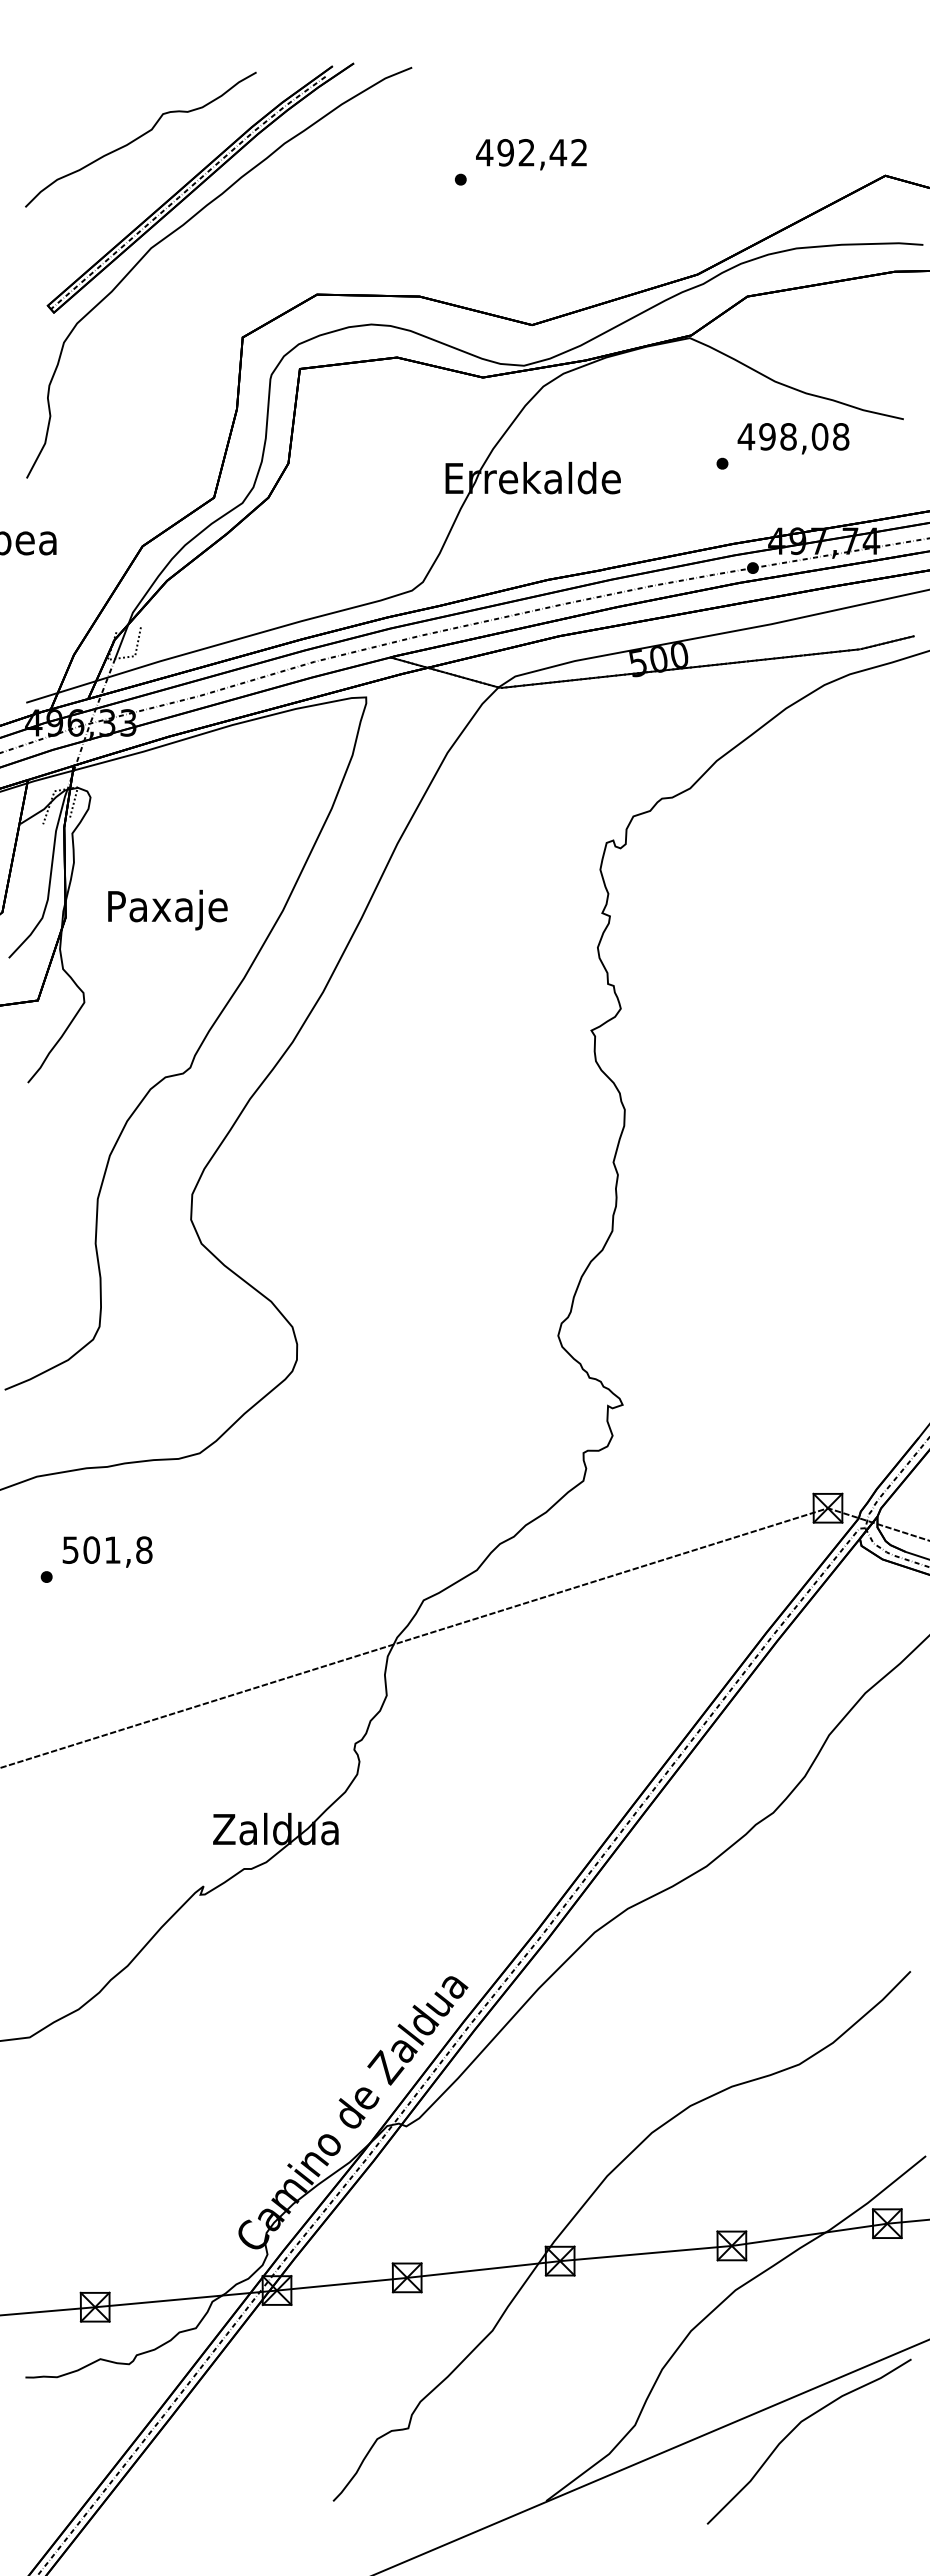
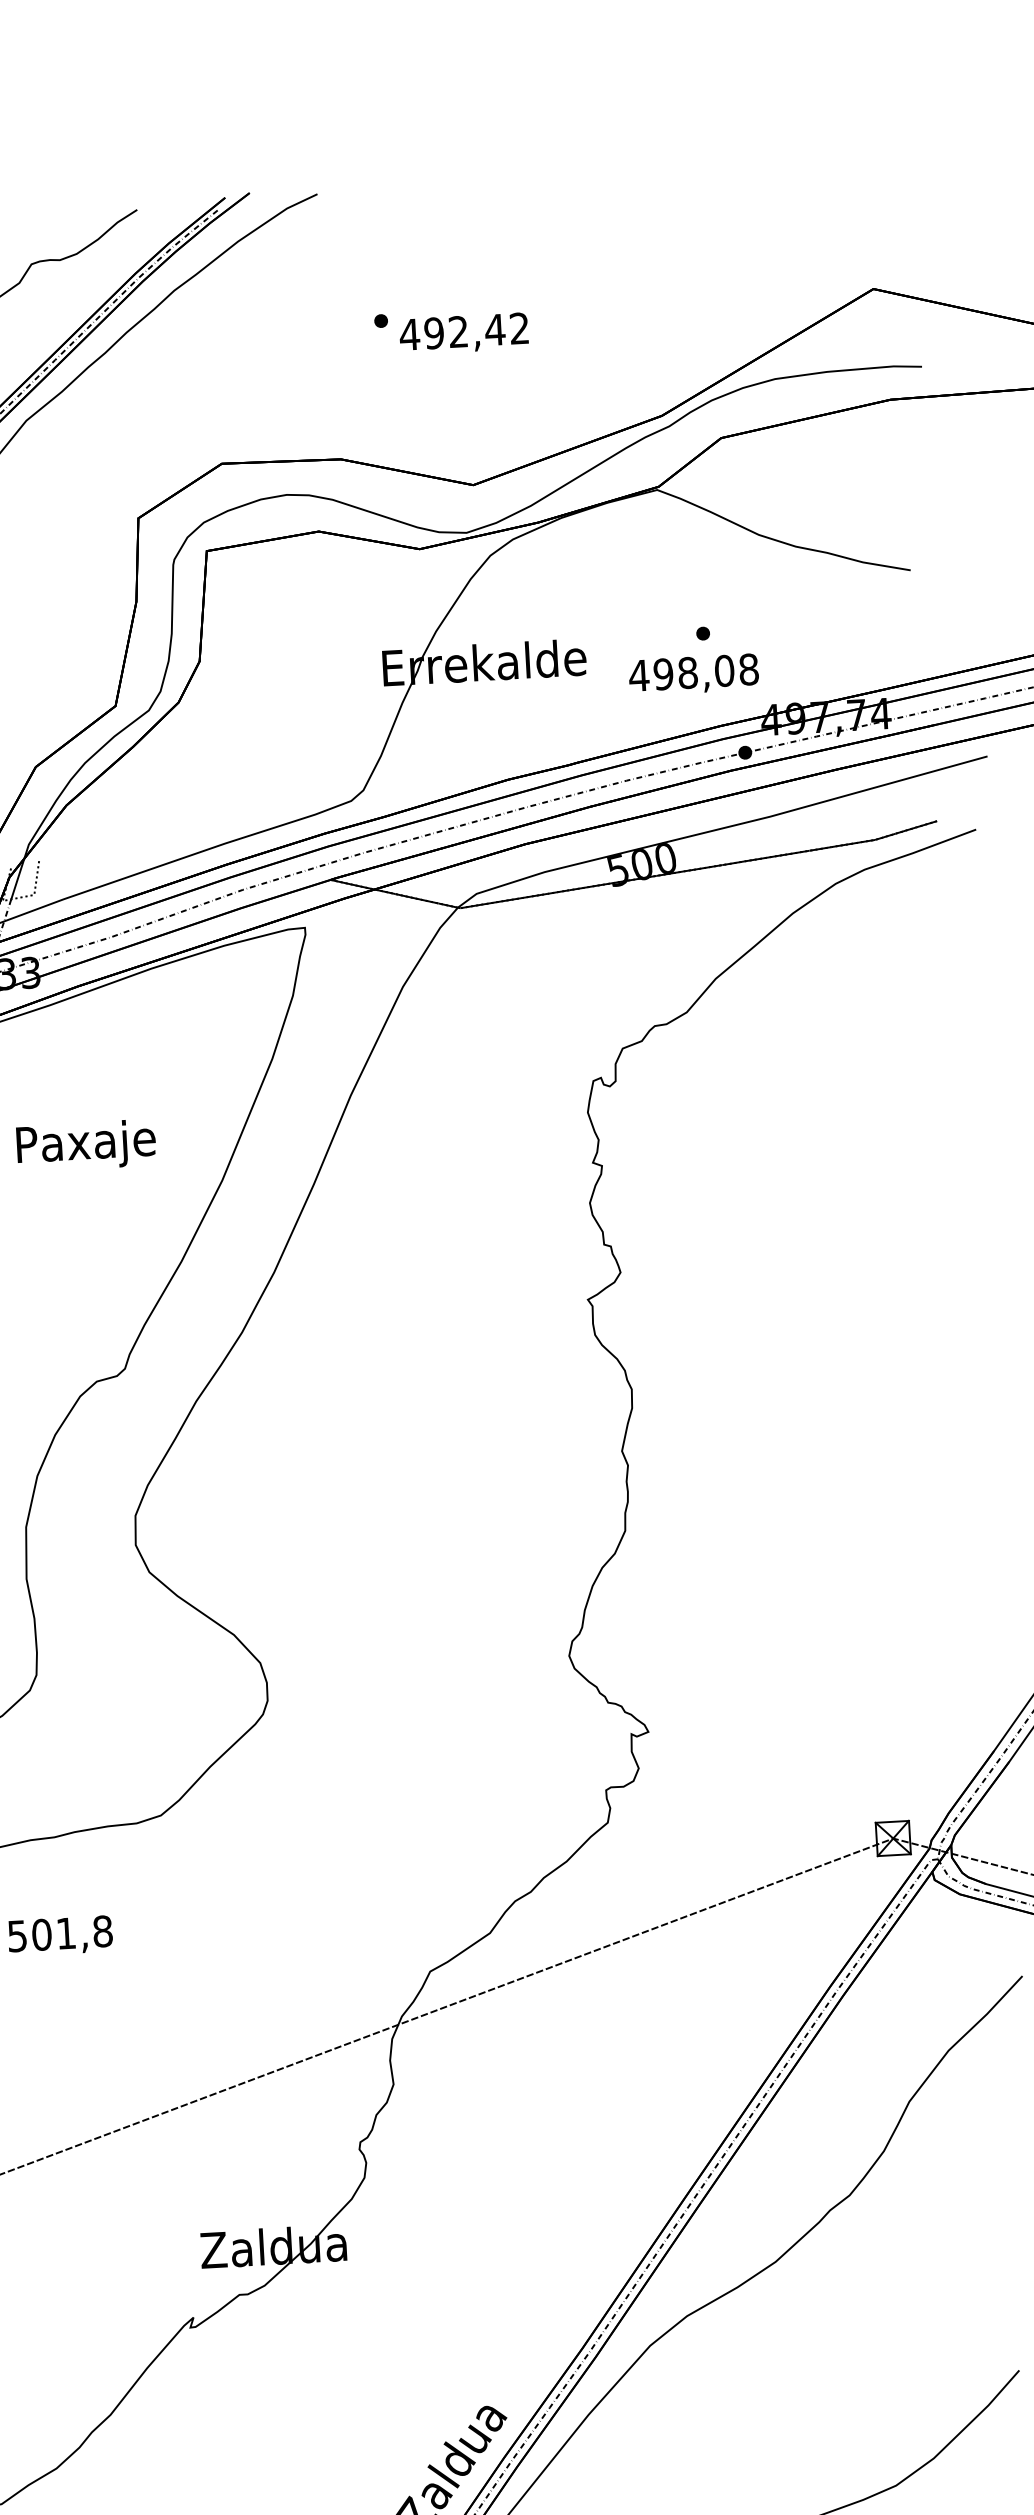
text: (531, 154) -> (464, 333), moved
text: (793, 438) -> (693, 674), moved
text: (167, 909) -> (85, 1144), moved

